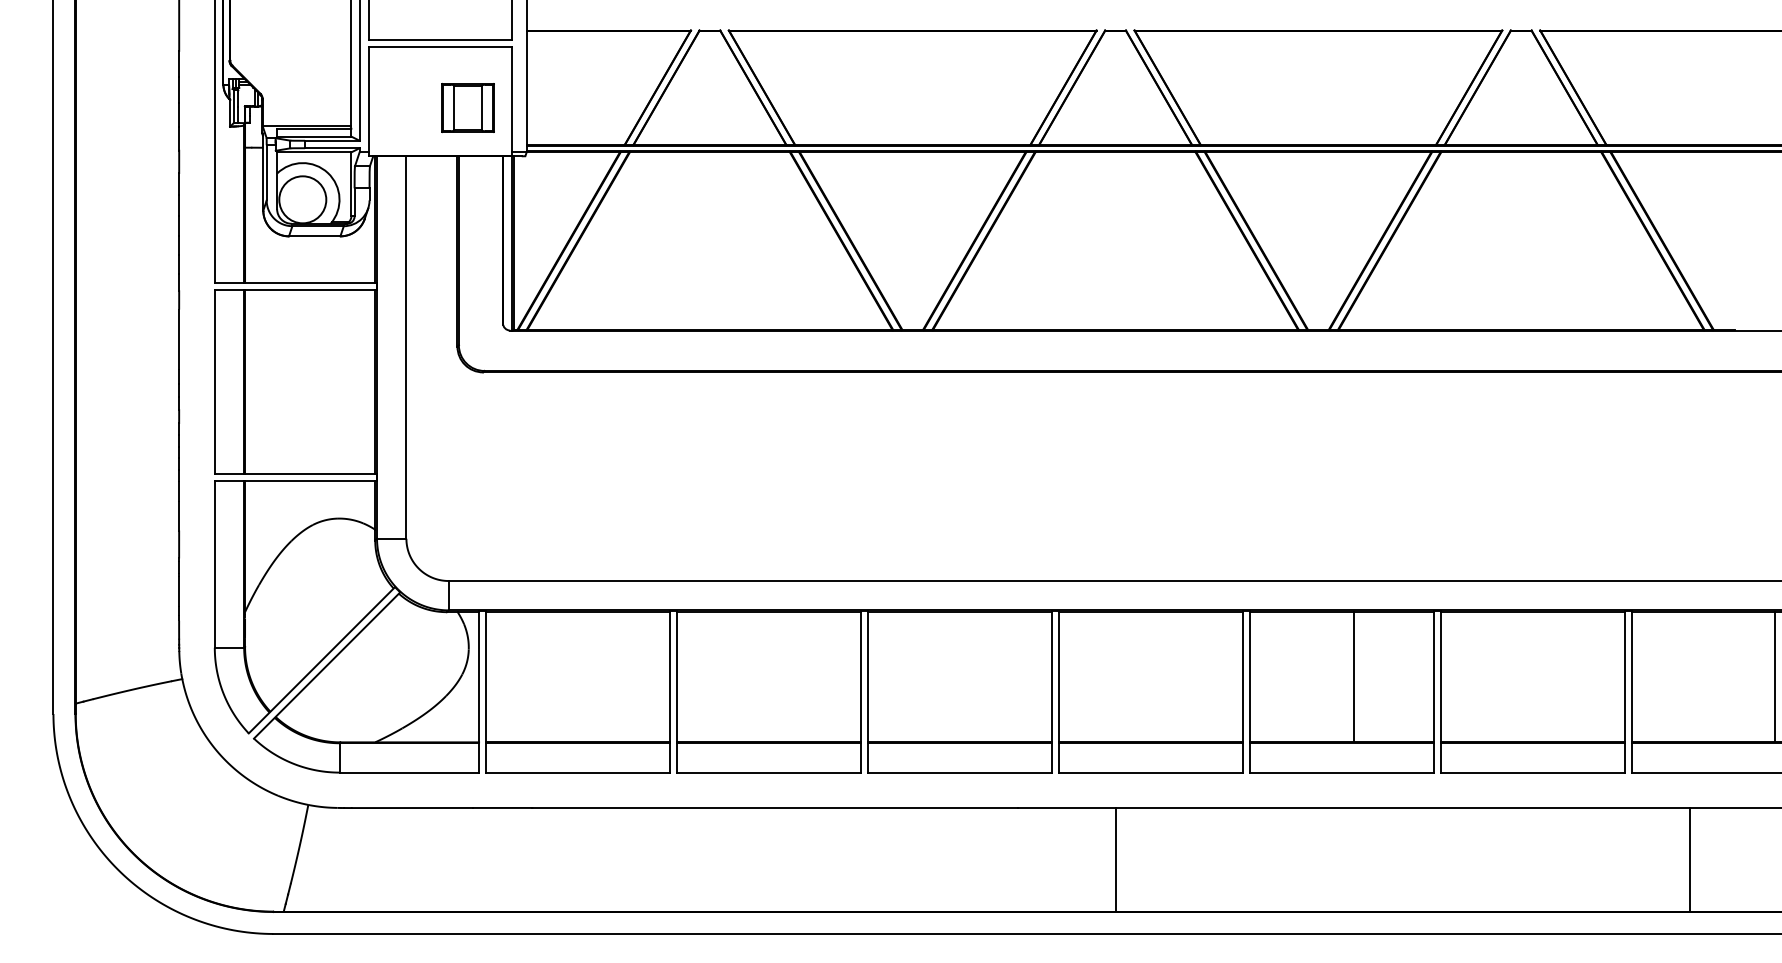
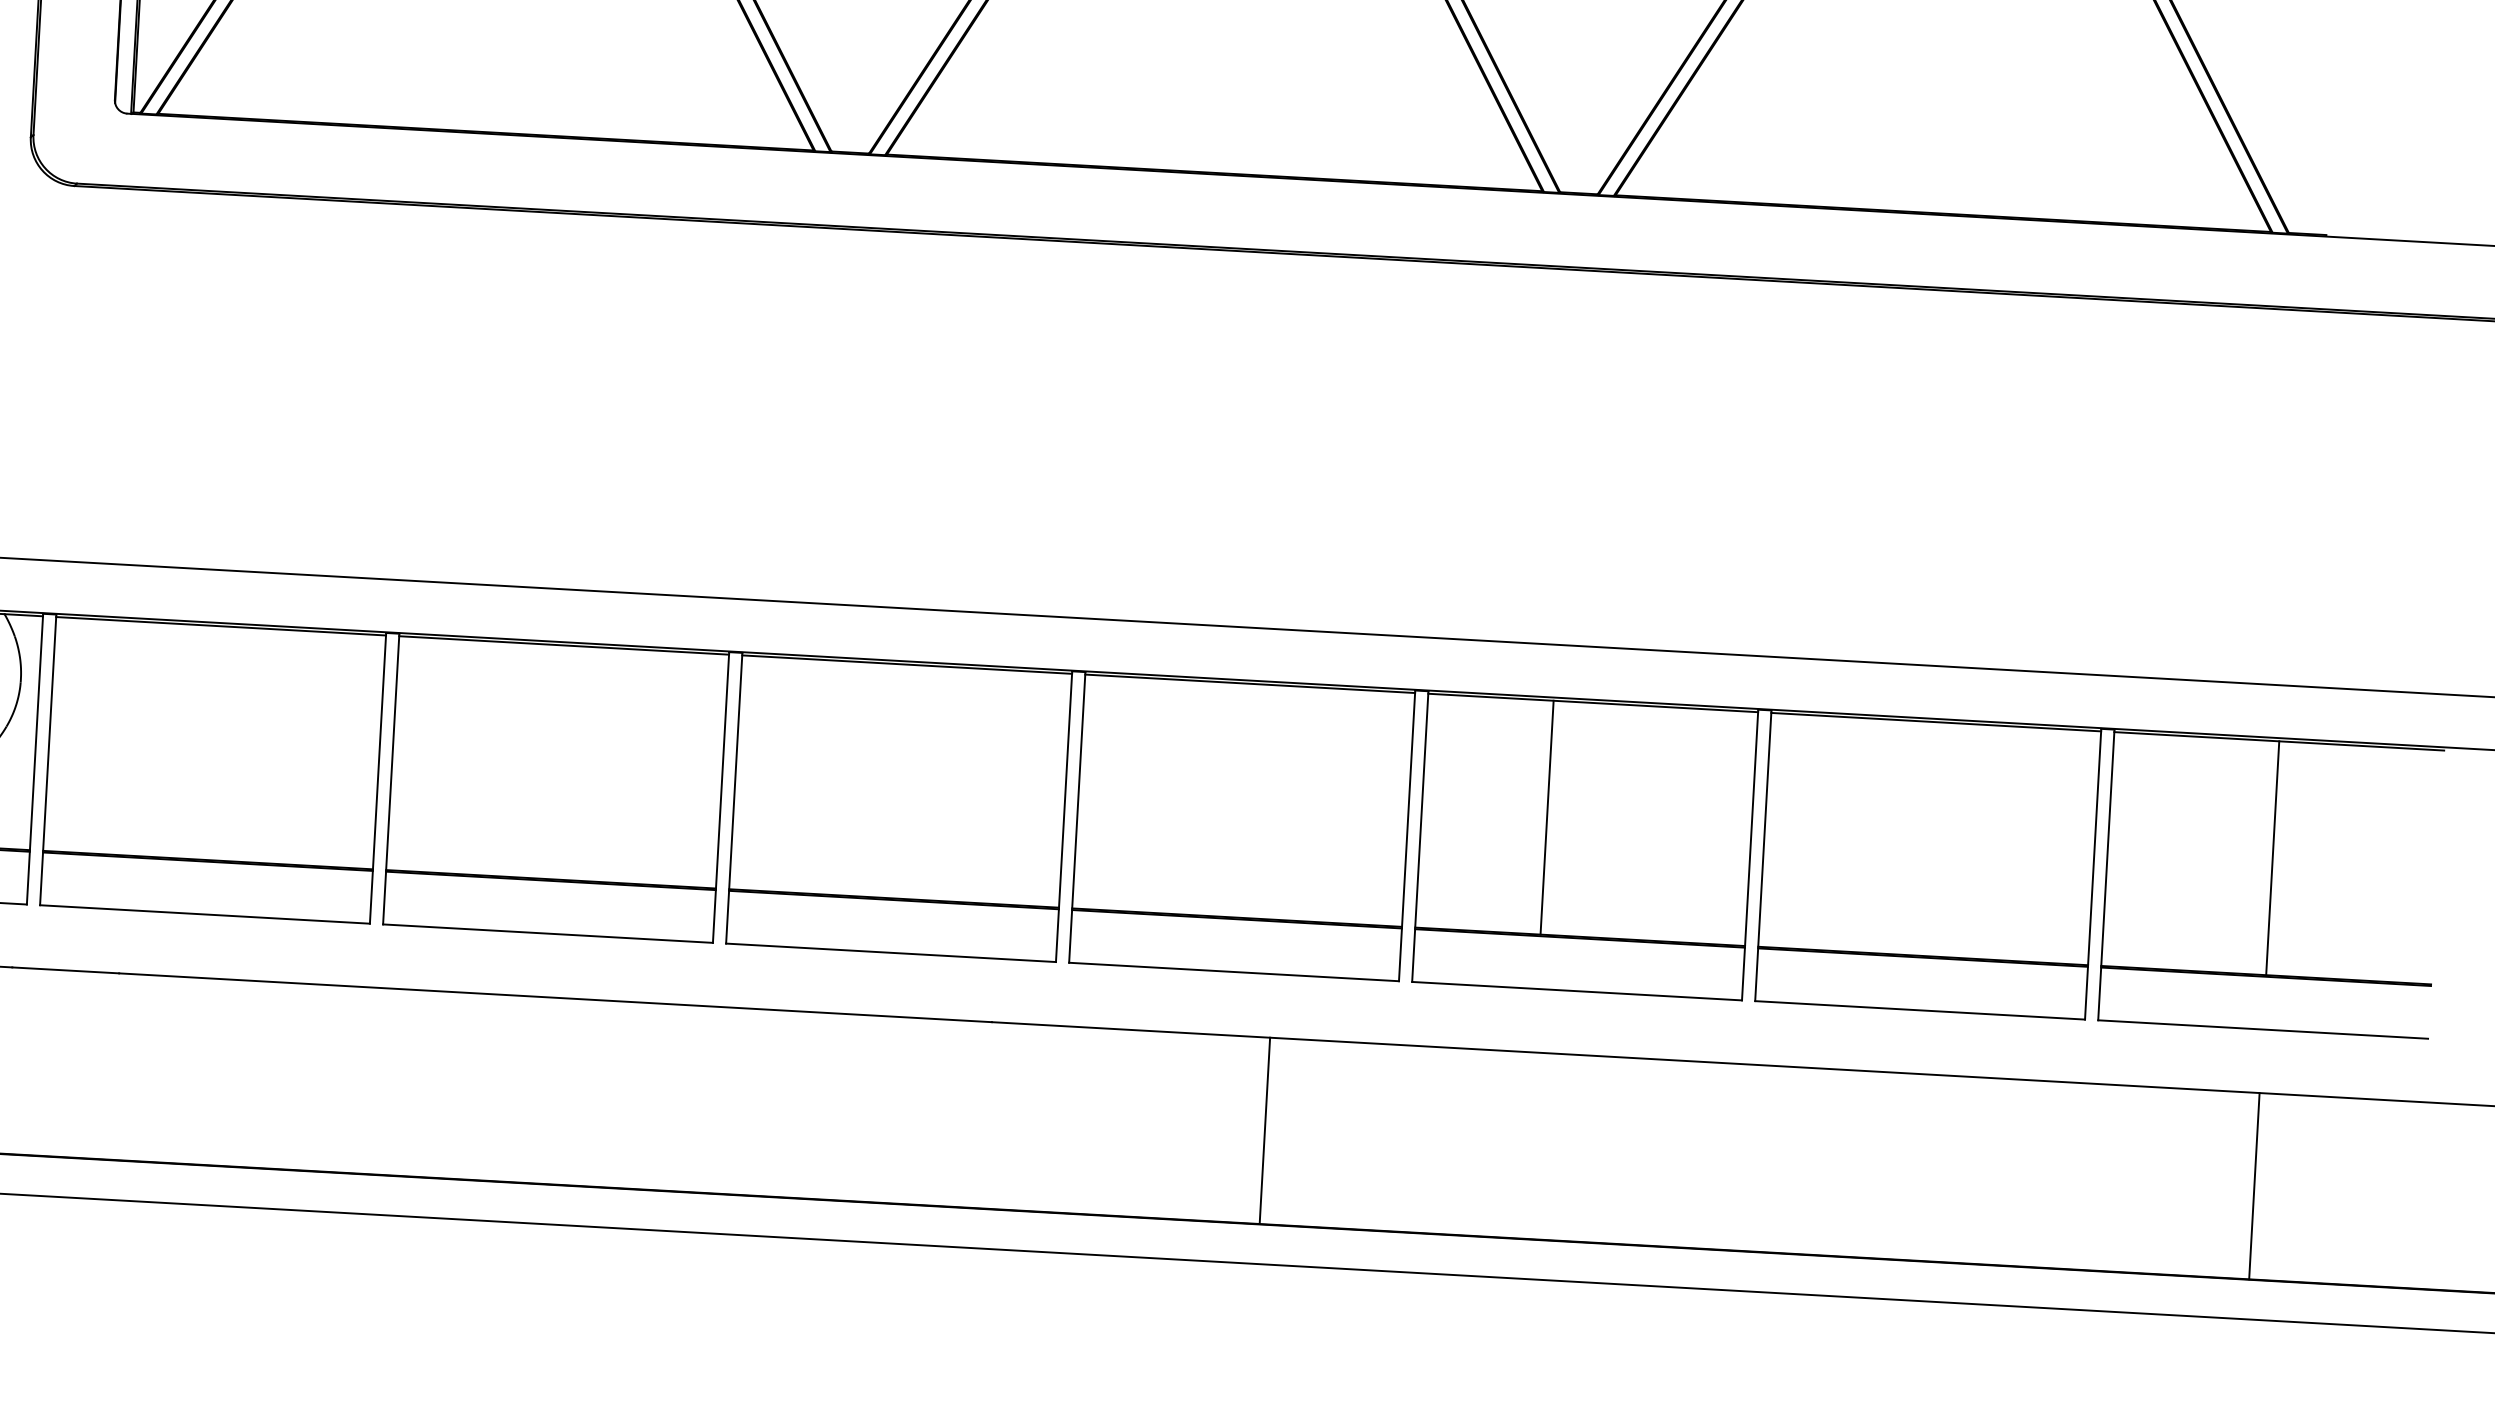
line: (1354, 677) -> (1547, 818), moved
line: (1775, 677) -> (2273, 858), moved
line: (1116, 859) -> (1265, 1130), moved
line: (1690, 859) -> (2255, 1185), moved

